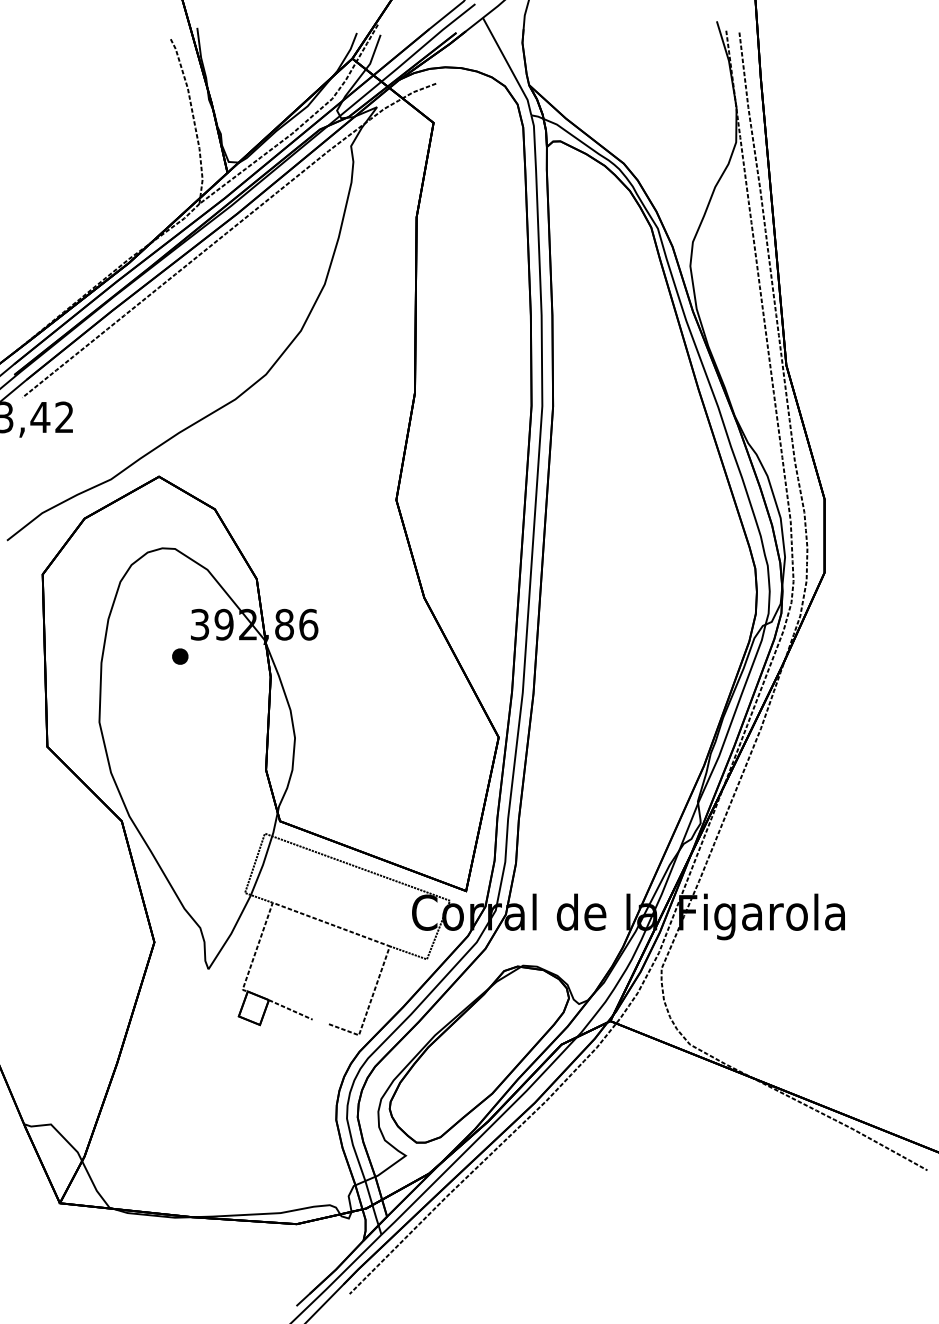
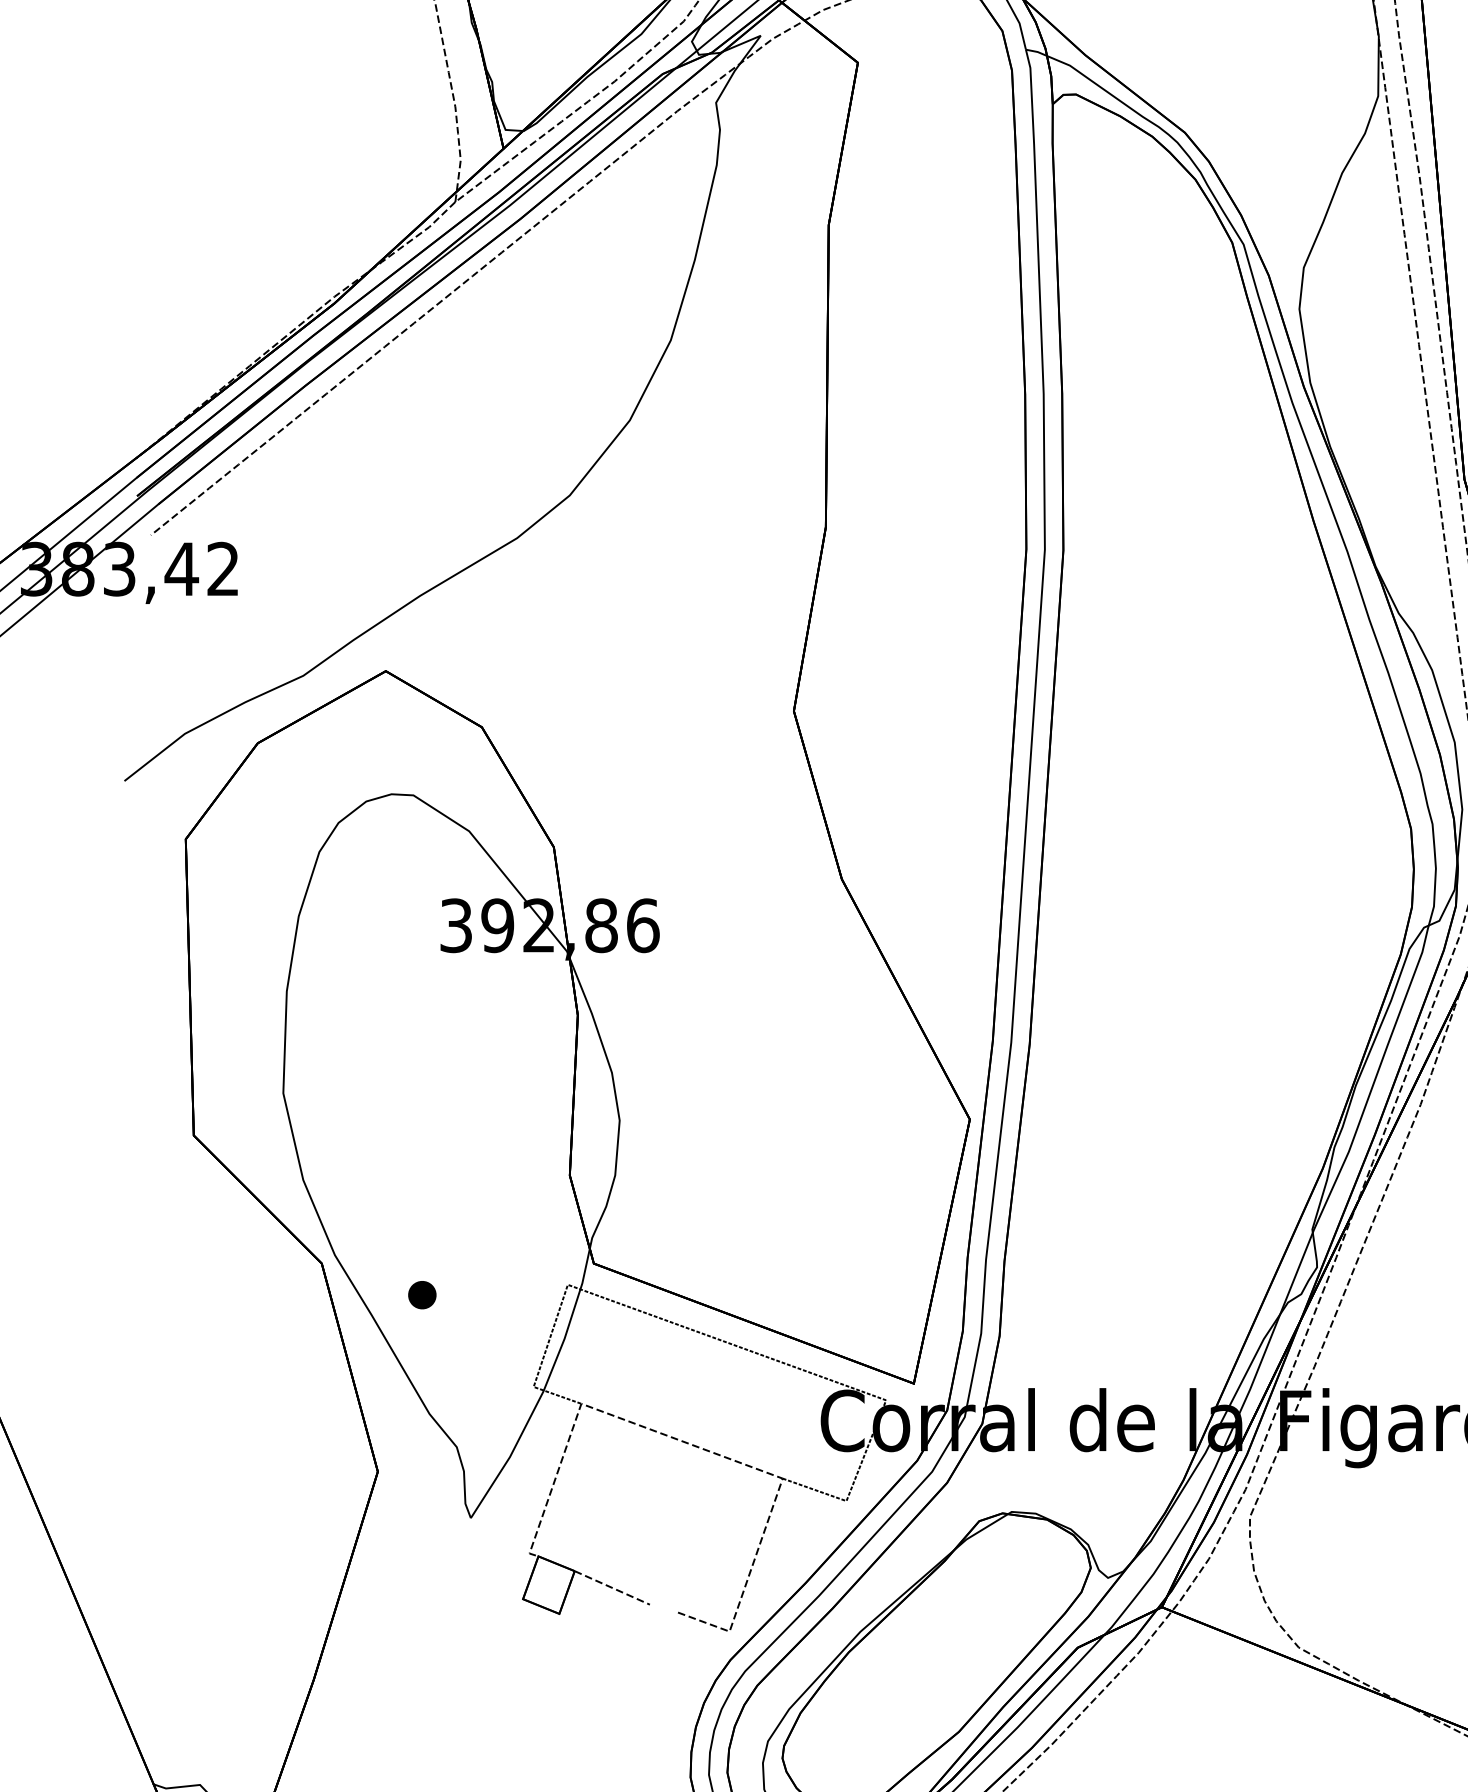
part: (180, 656) -> (422, 1294), moved

